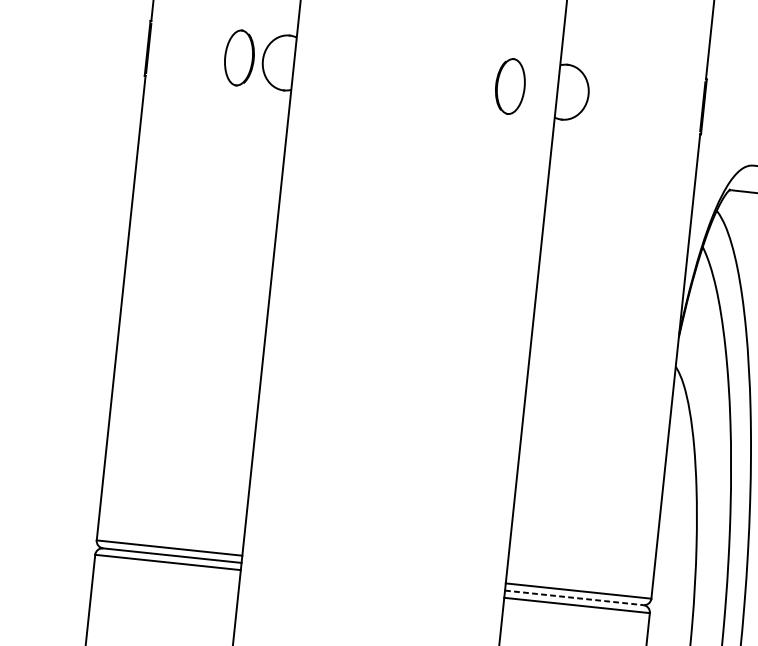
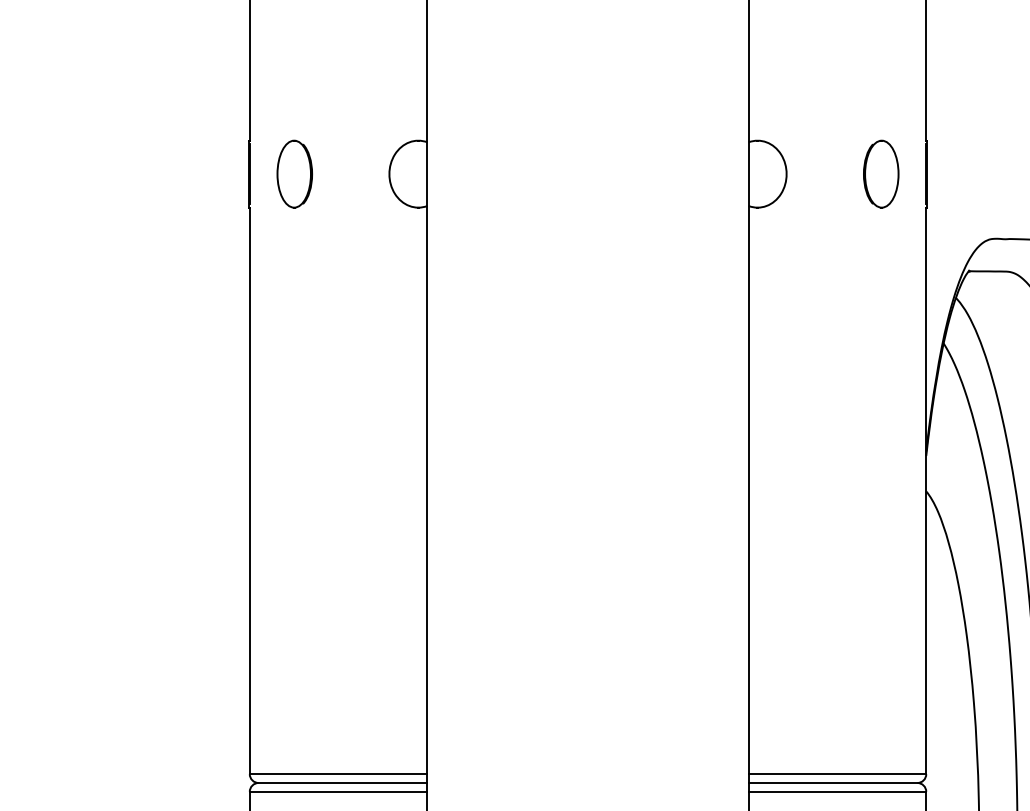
part: (239, 57) -> (294, 173), moved
part: (510, 85) -> (881, 173), moved
line: (574, 597) -> (833, 782), dashed -> solid

